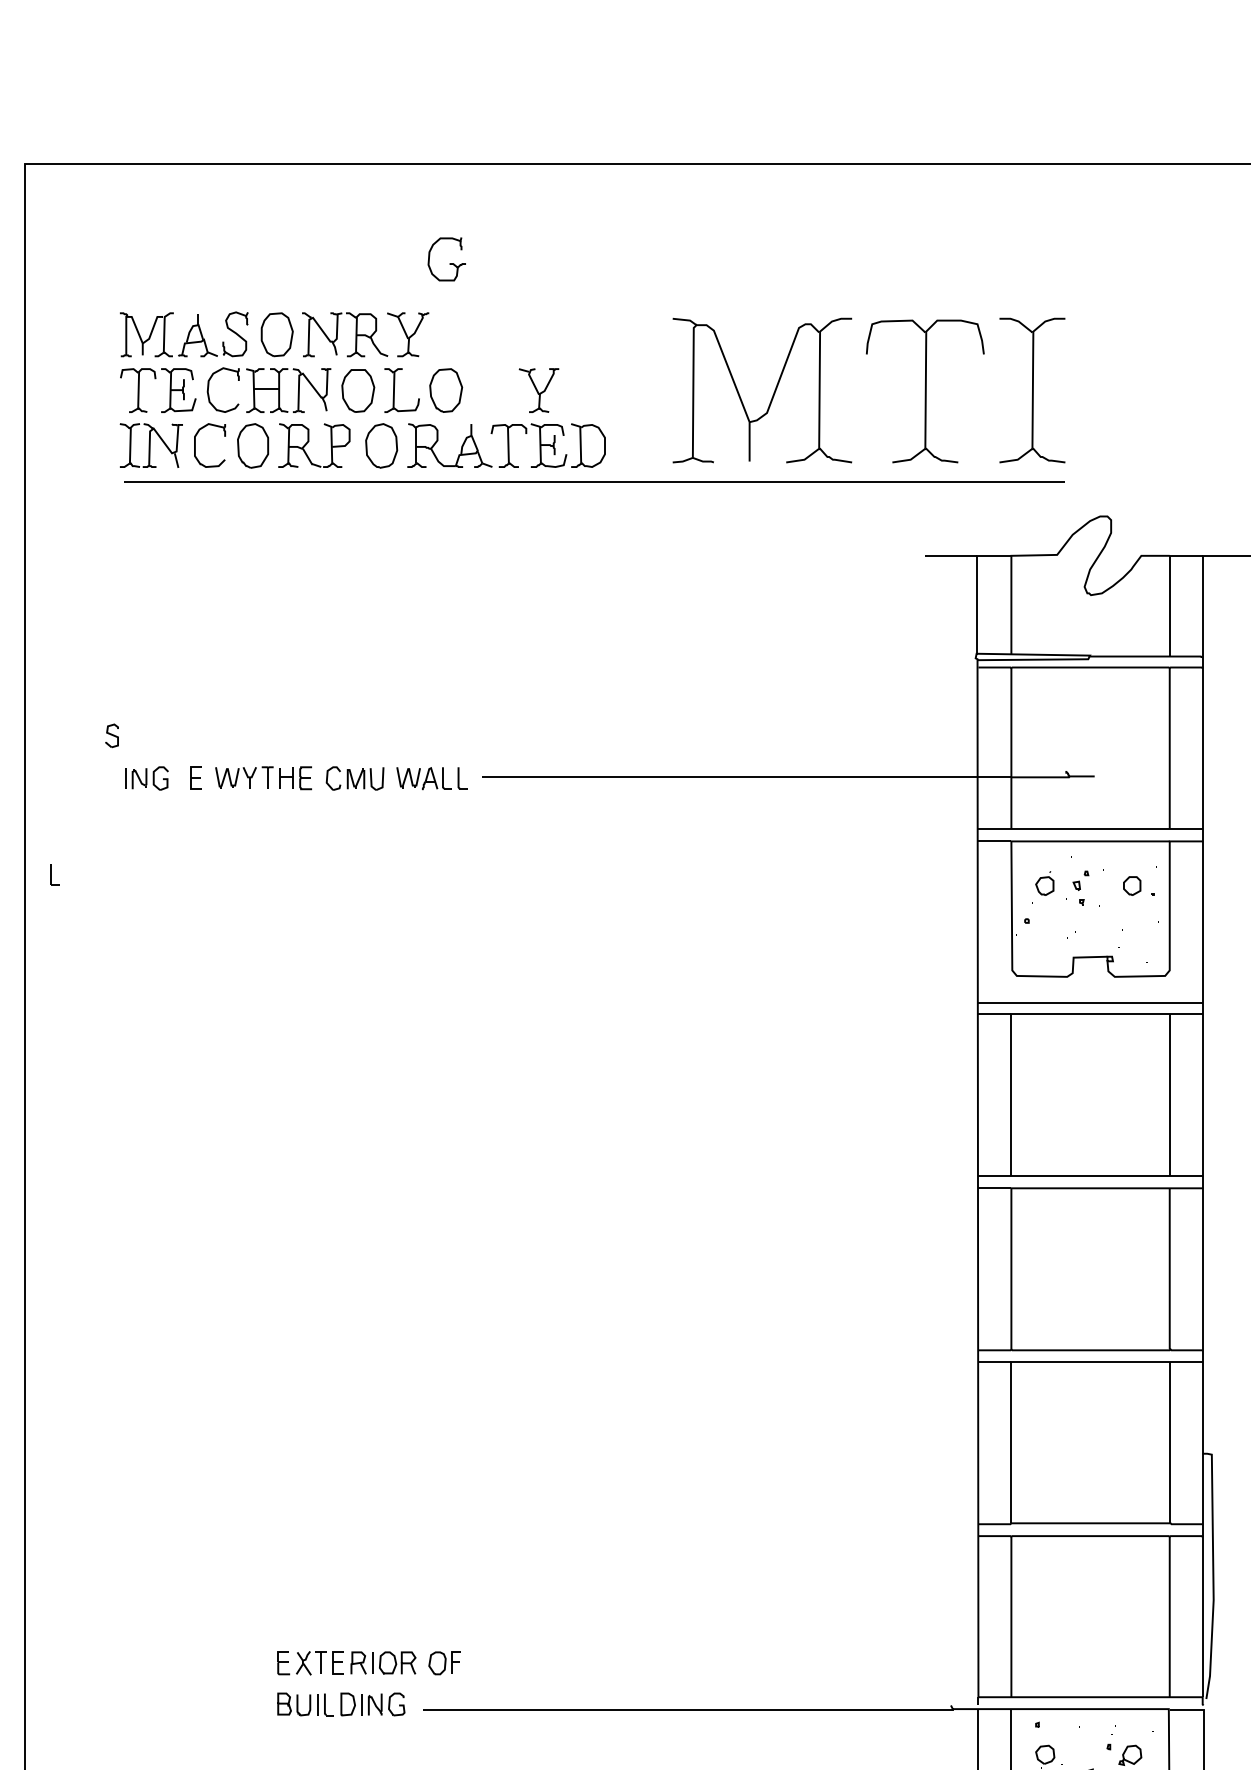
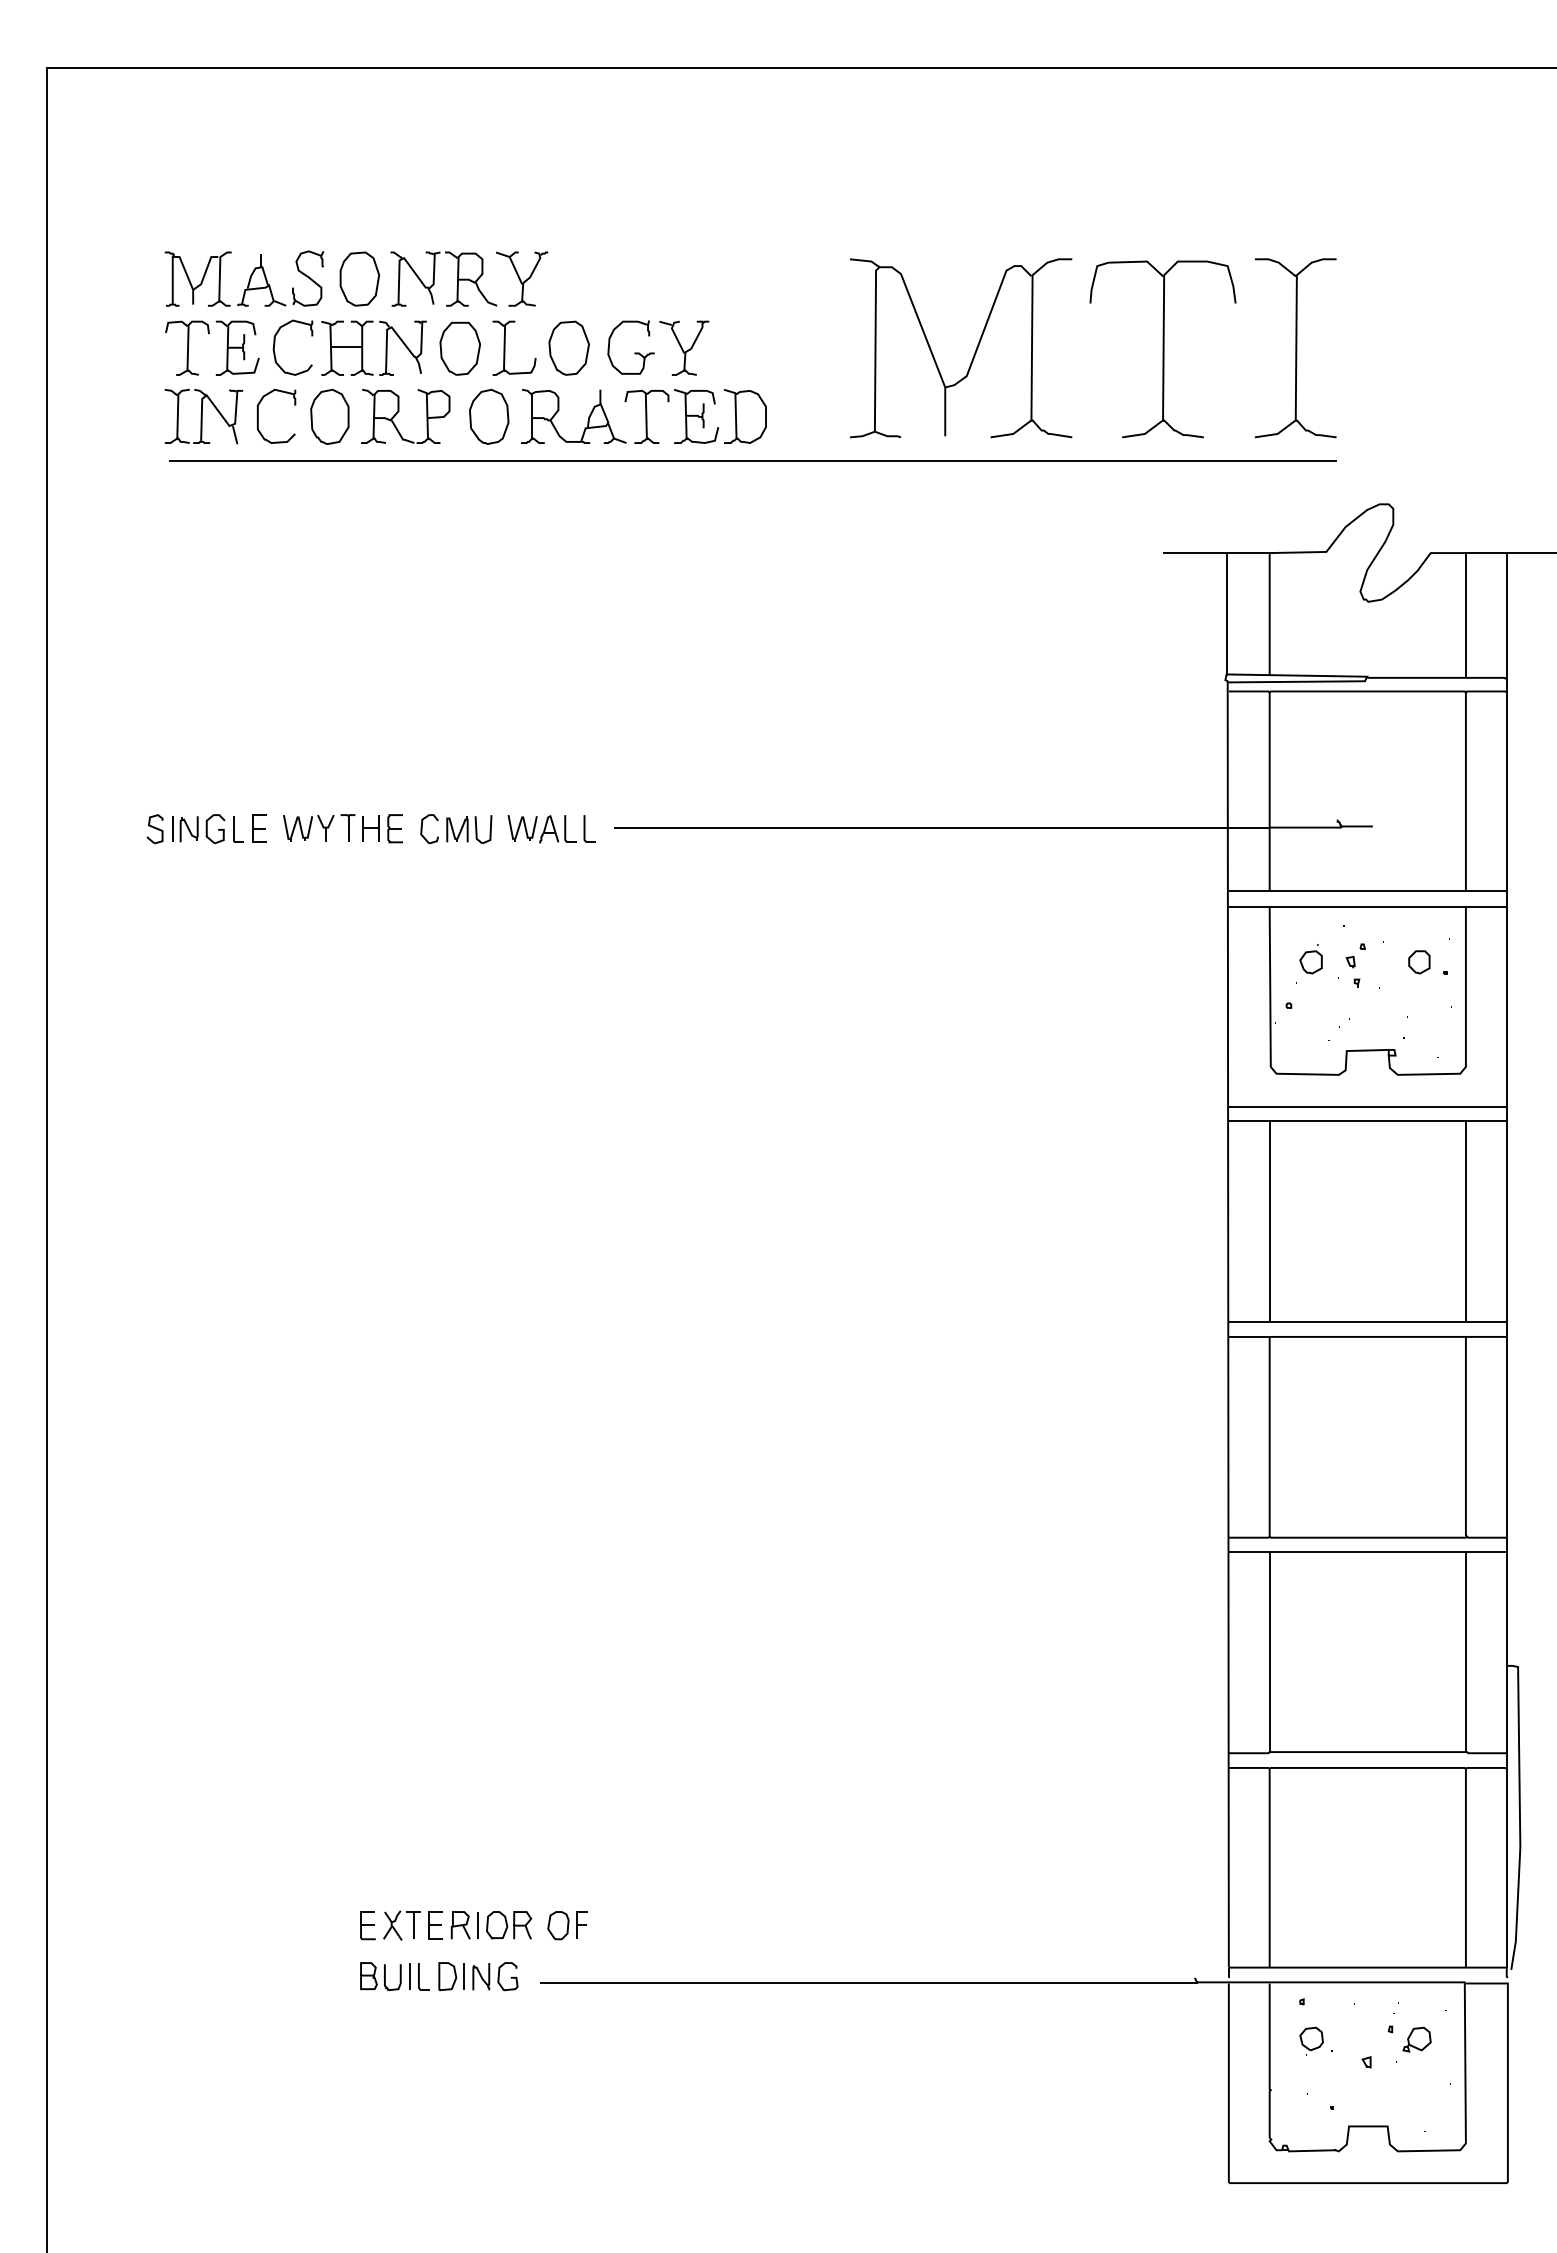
part: (449, 263) -> (634, 352), moved
part: (111, 736) -> (154, 829), moved
part: (55, 874) -> (238, 829), moved

